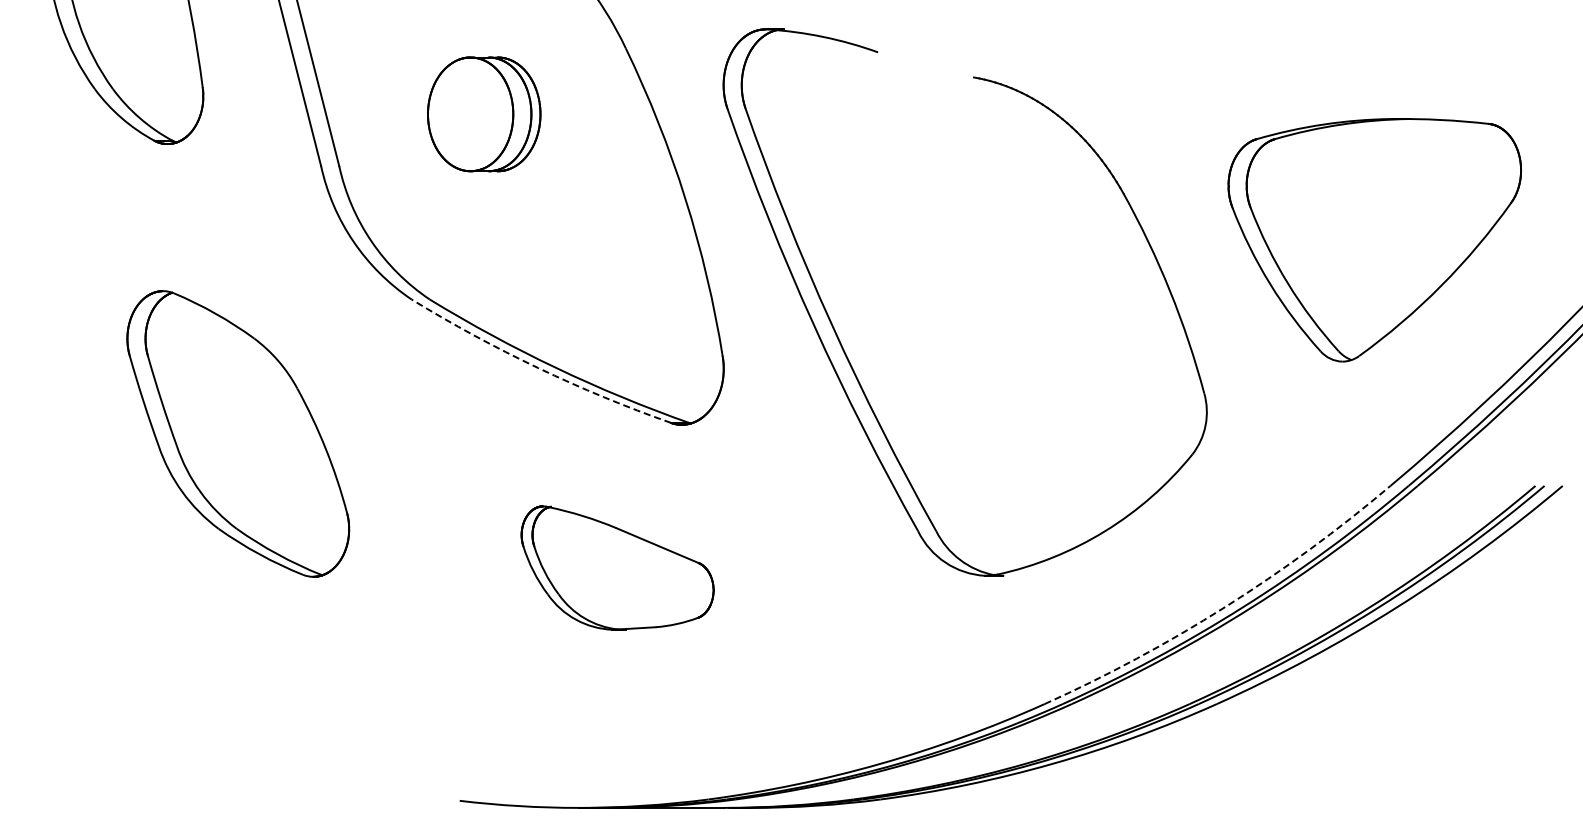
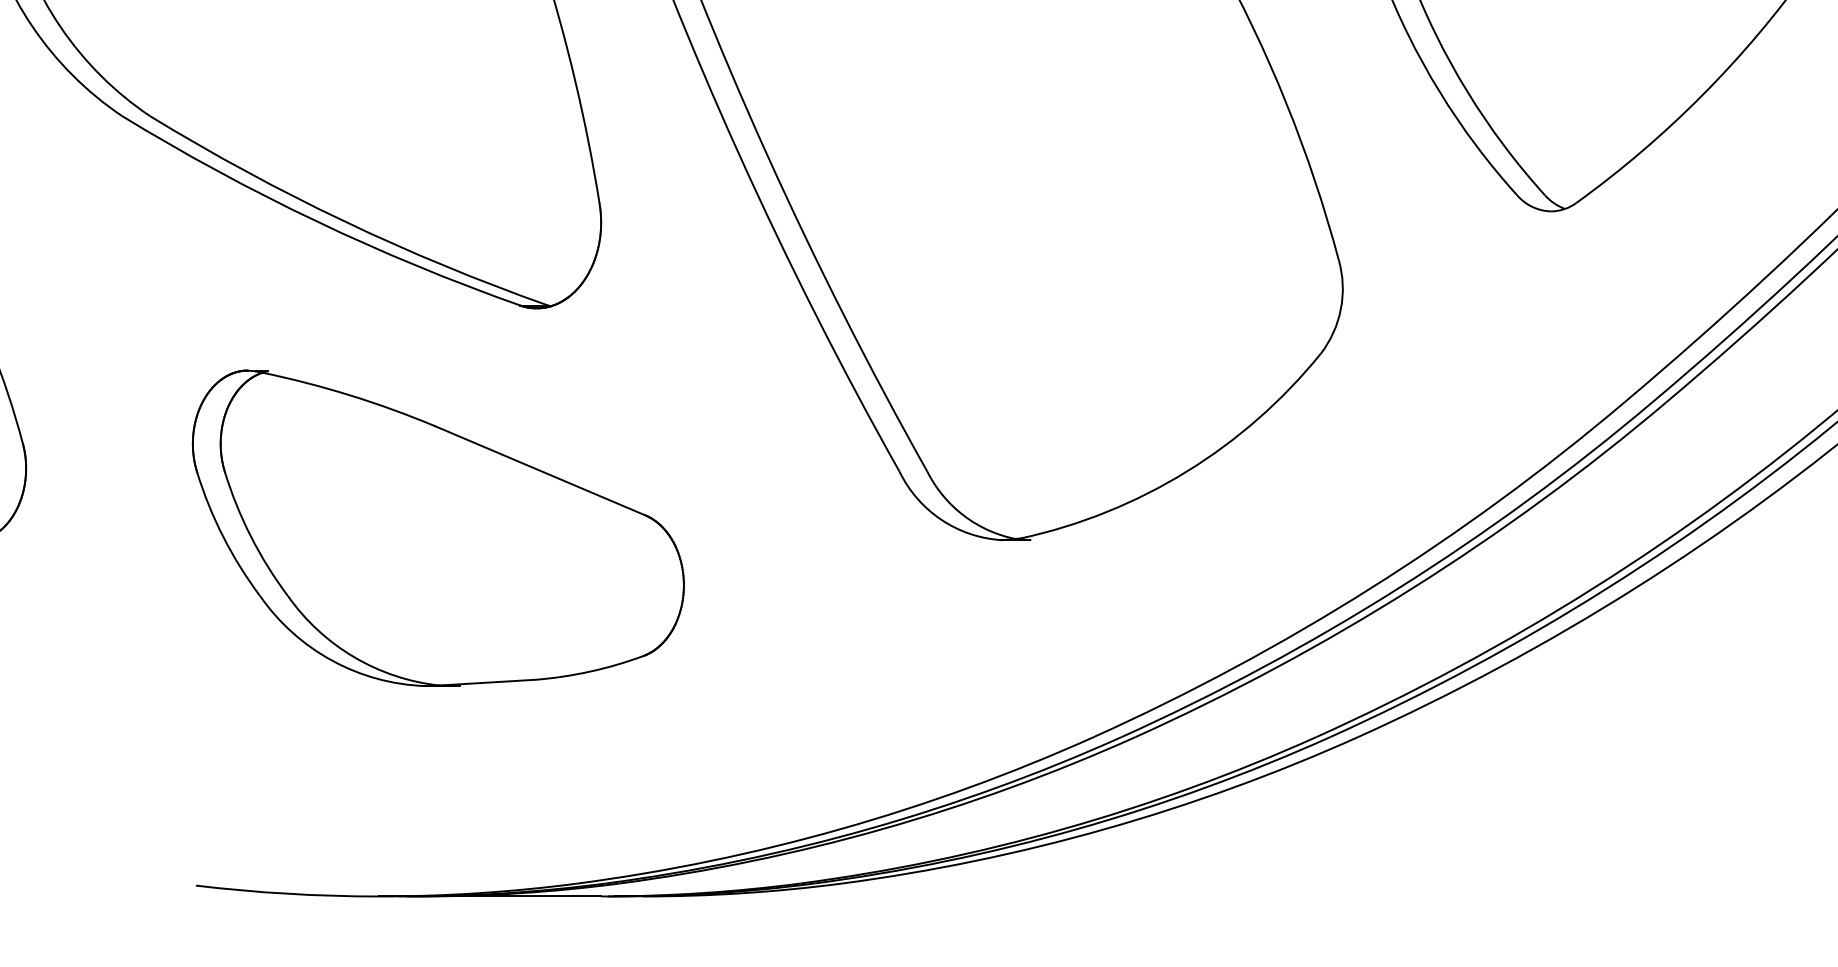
arc: (538, 368) -> (316, 221), dashed -> solid
part: (617, 567) -> (438, 527), size x1.67
arc: (1225, 607) -> (1371, 588), dashed -> solid

